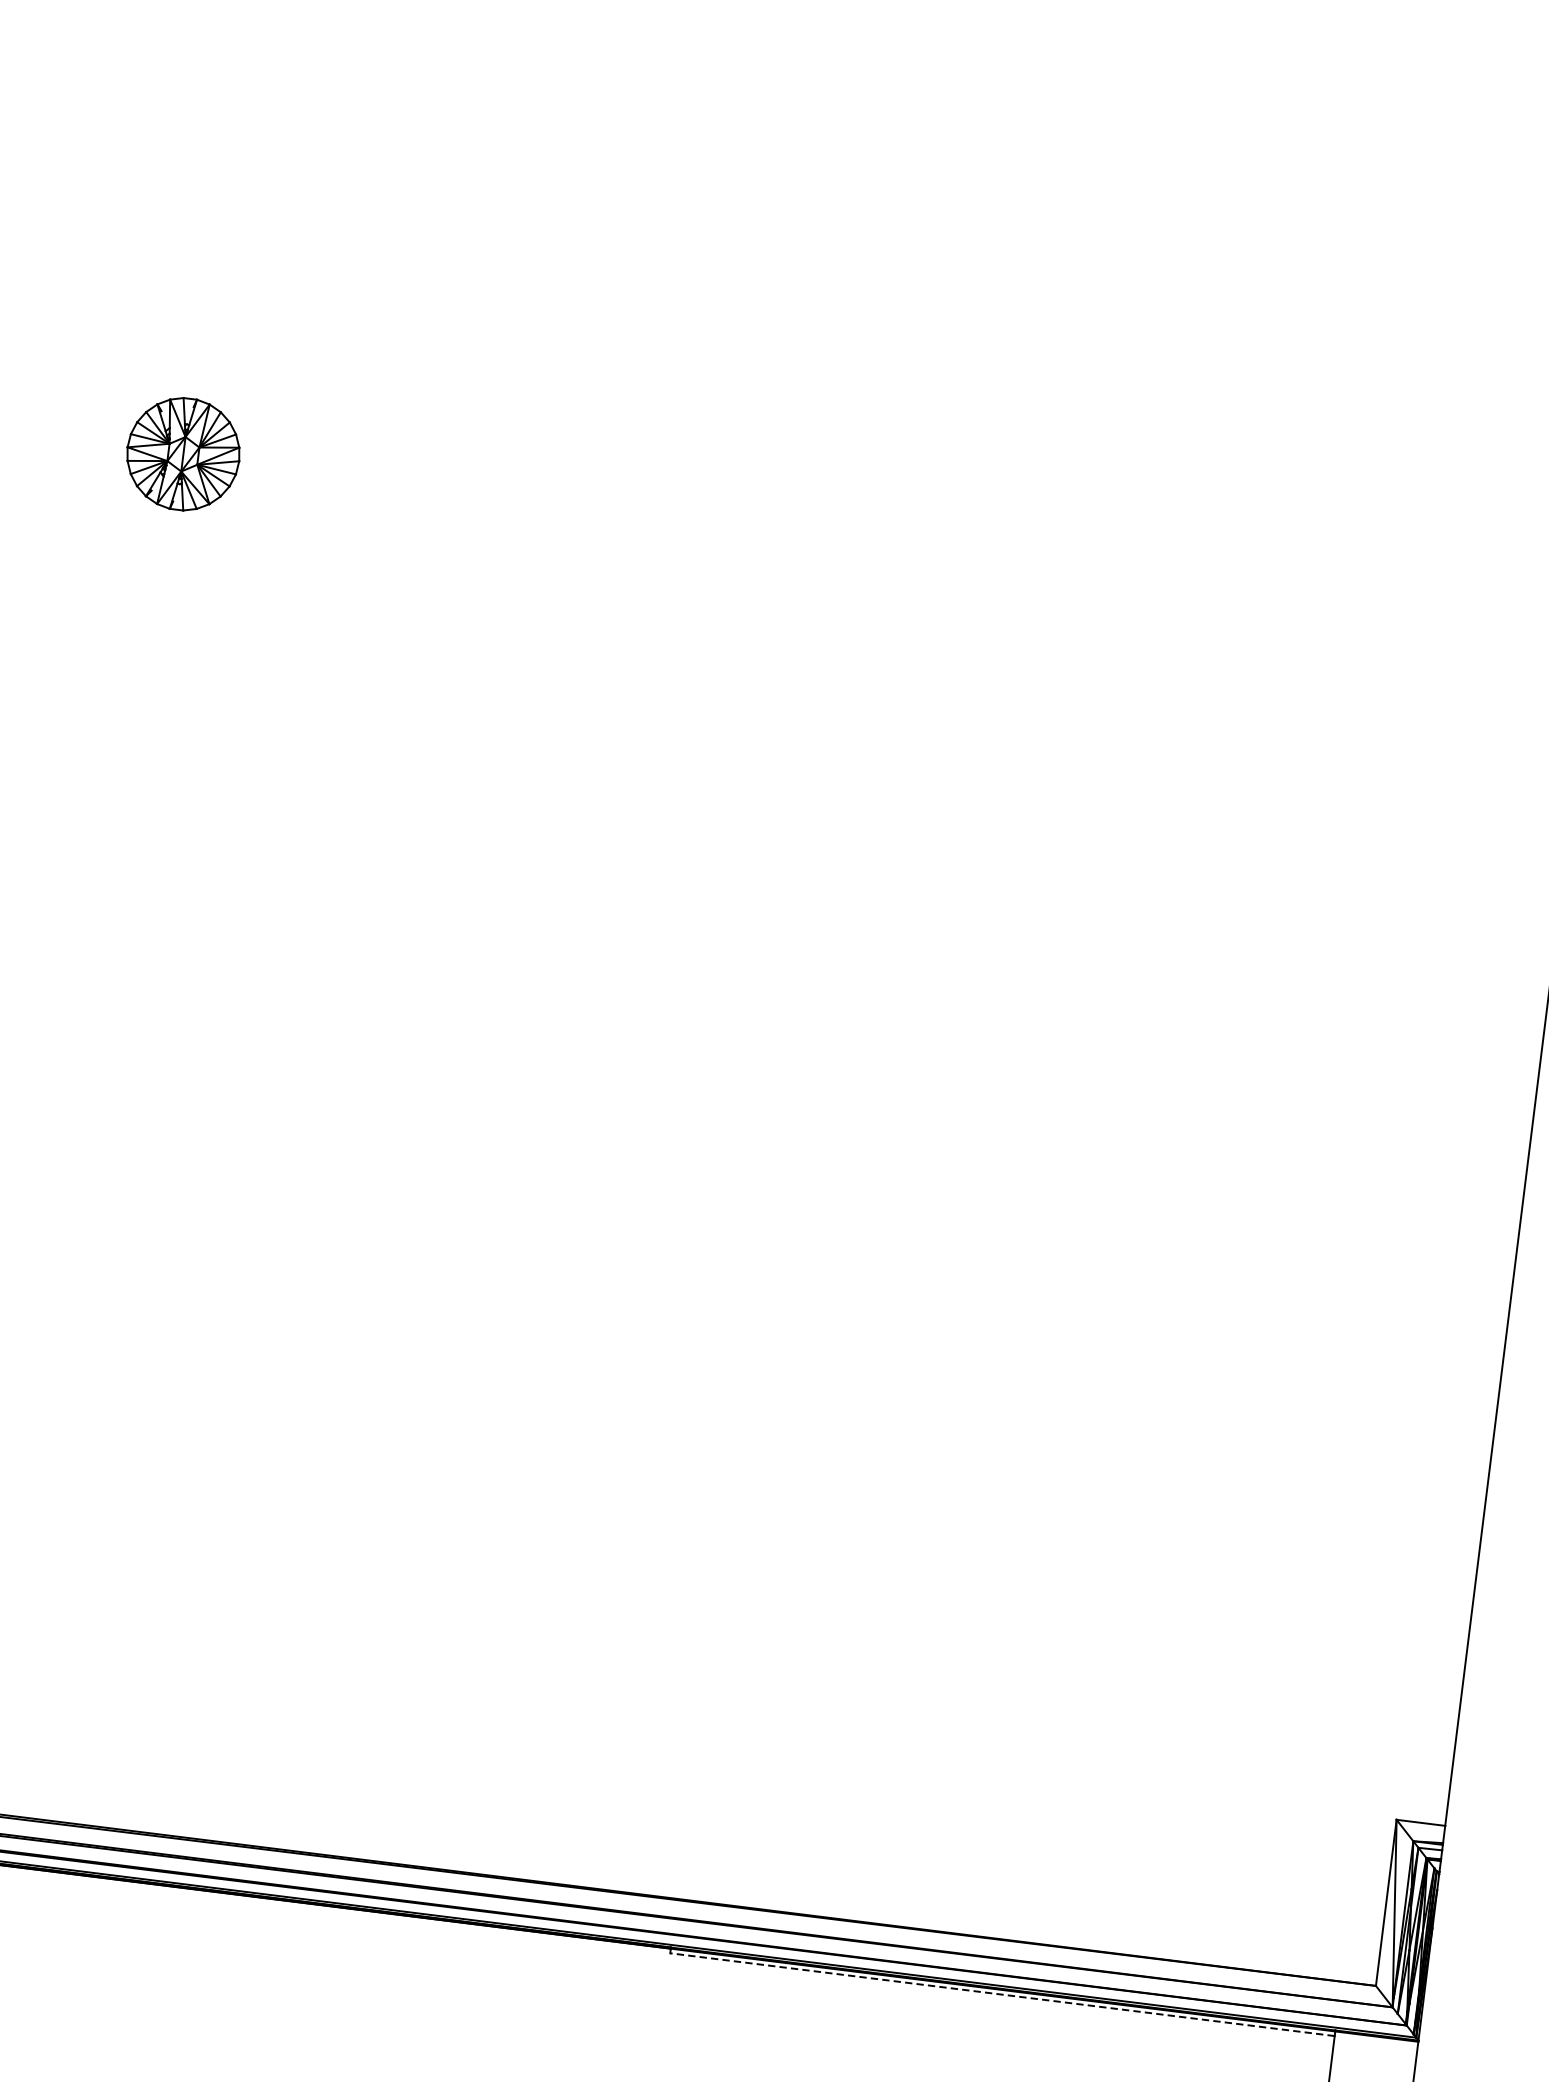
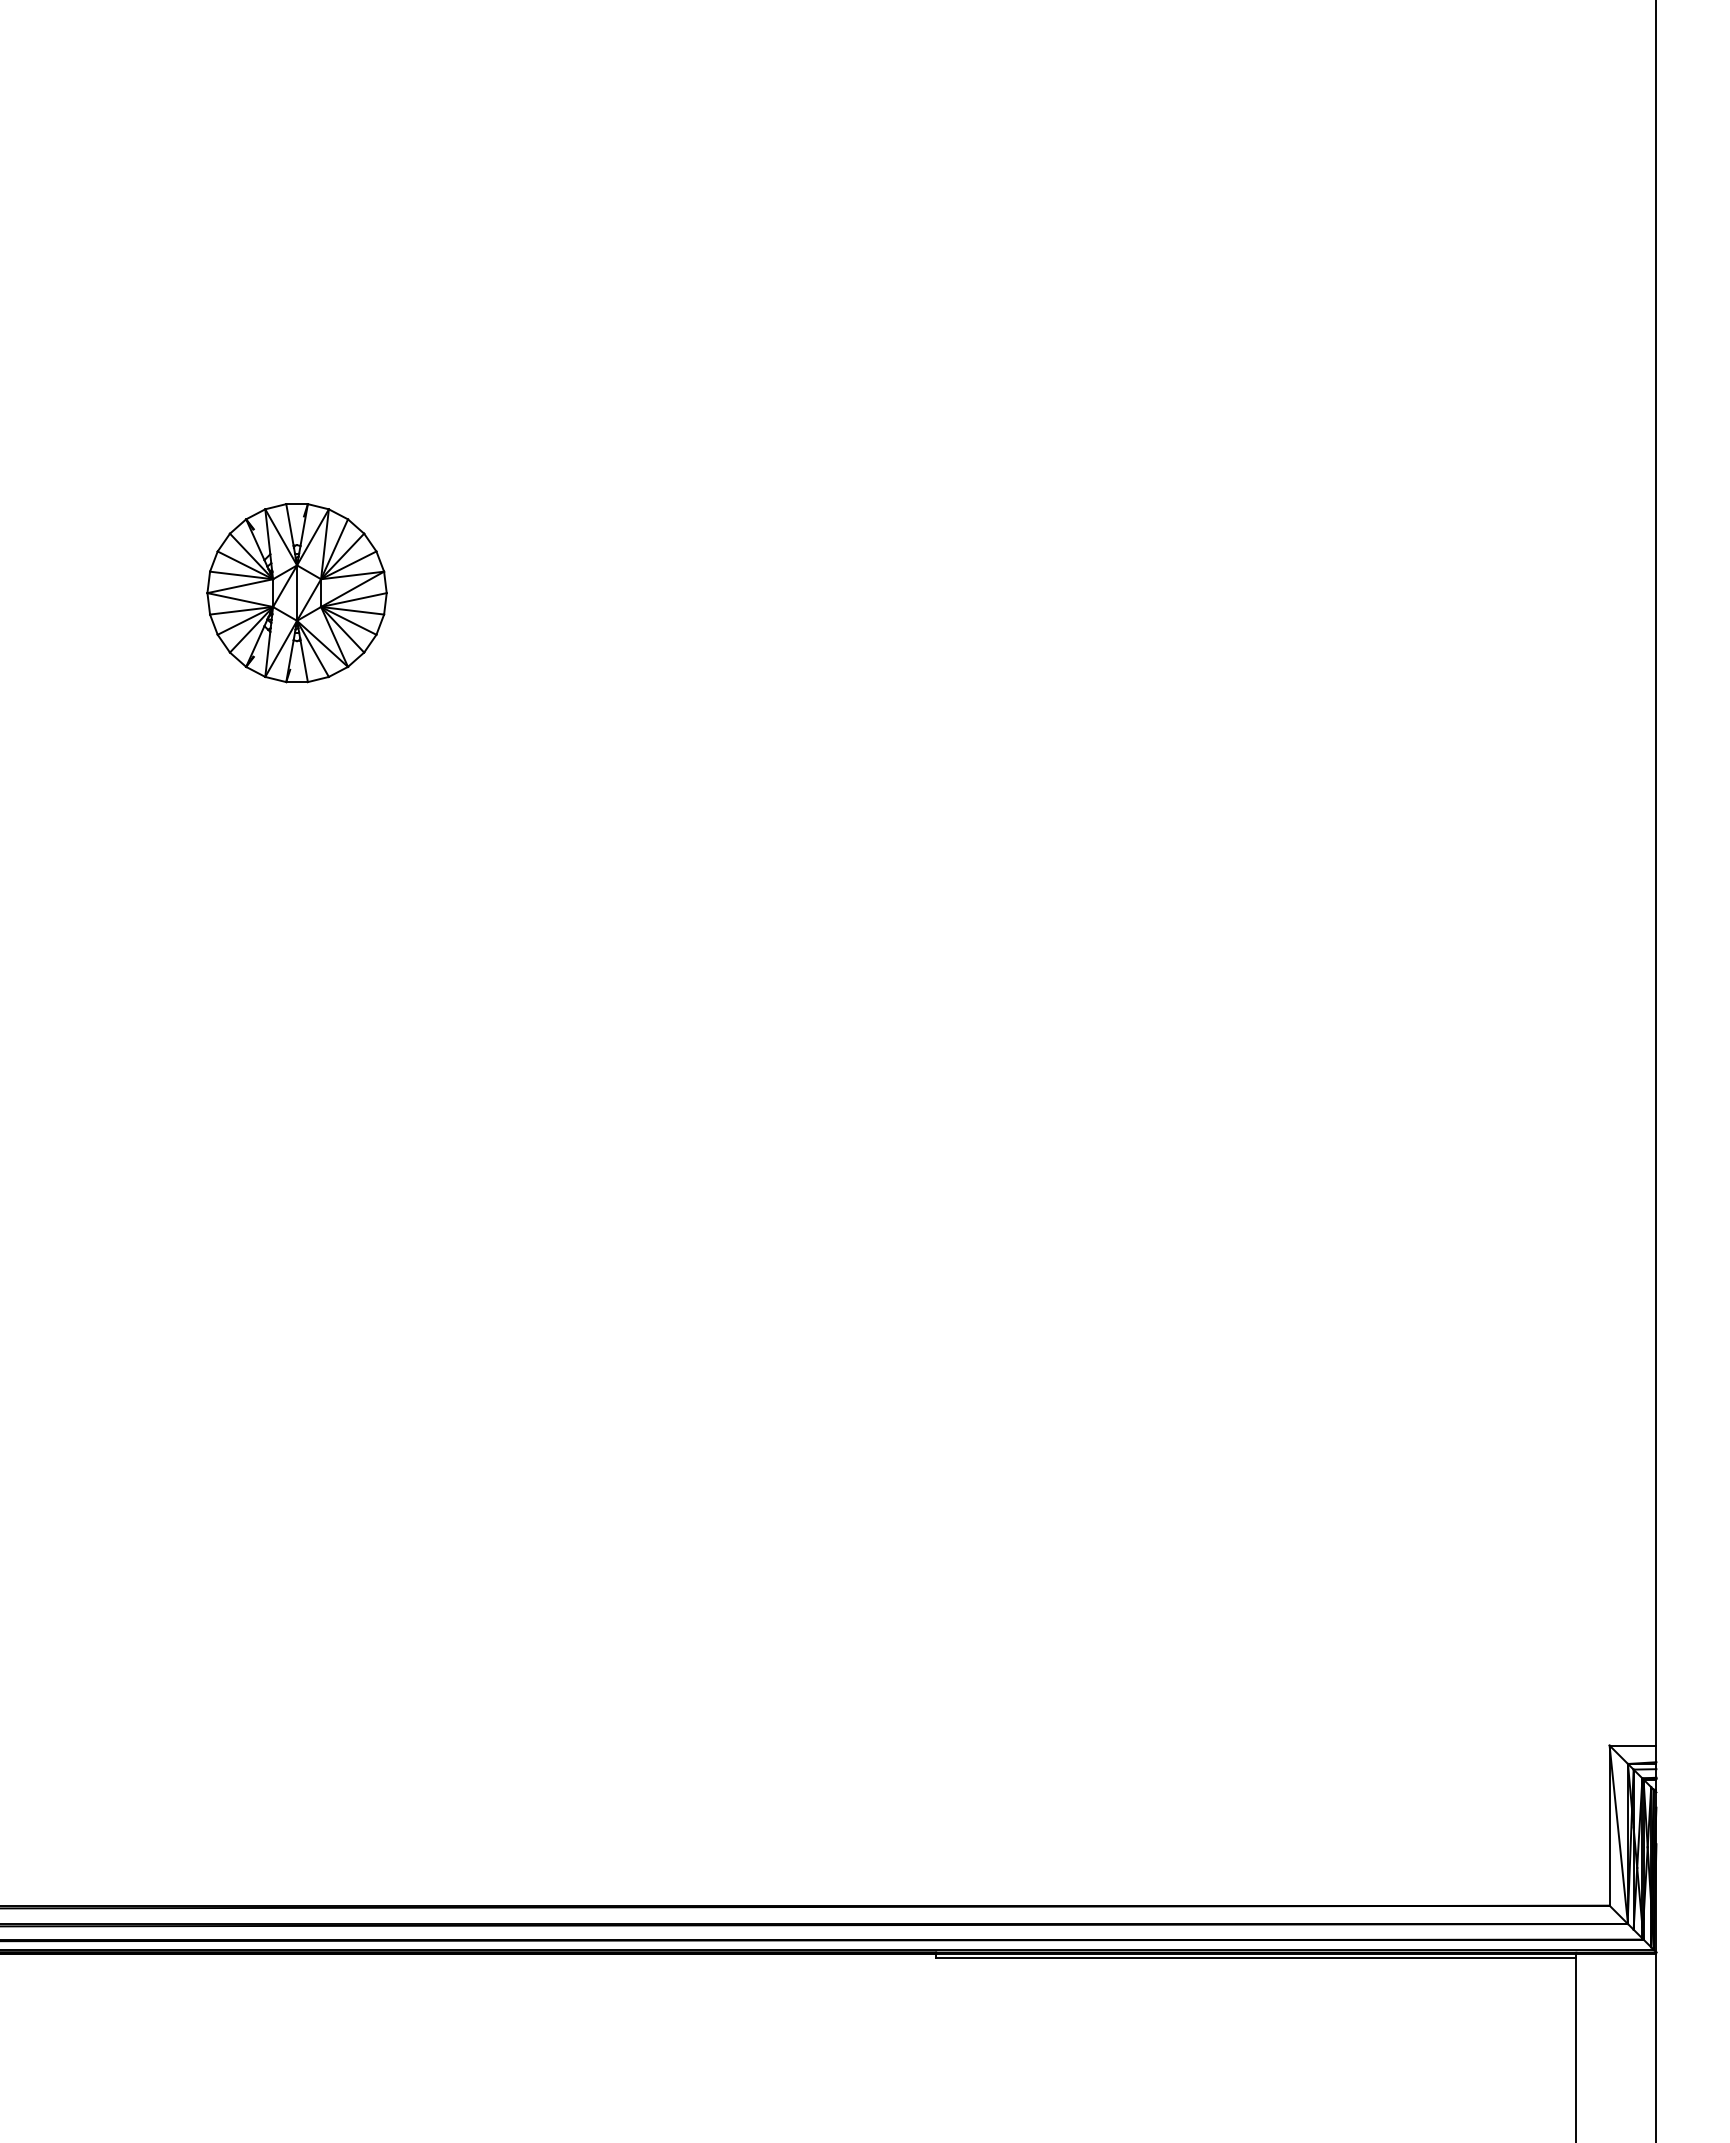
part: (182, 454) -> (296, 593), size x1.67
line: (1001, 1994) -> (1255, 1958), dashed -> solid

